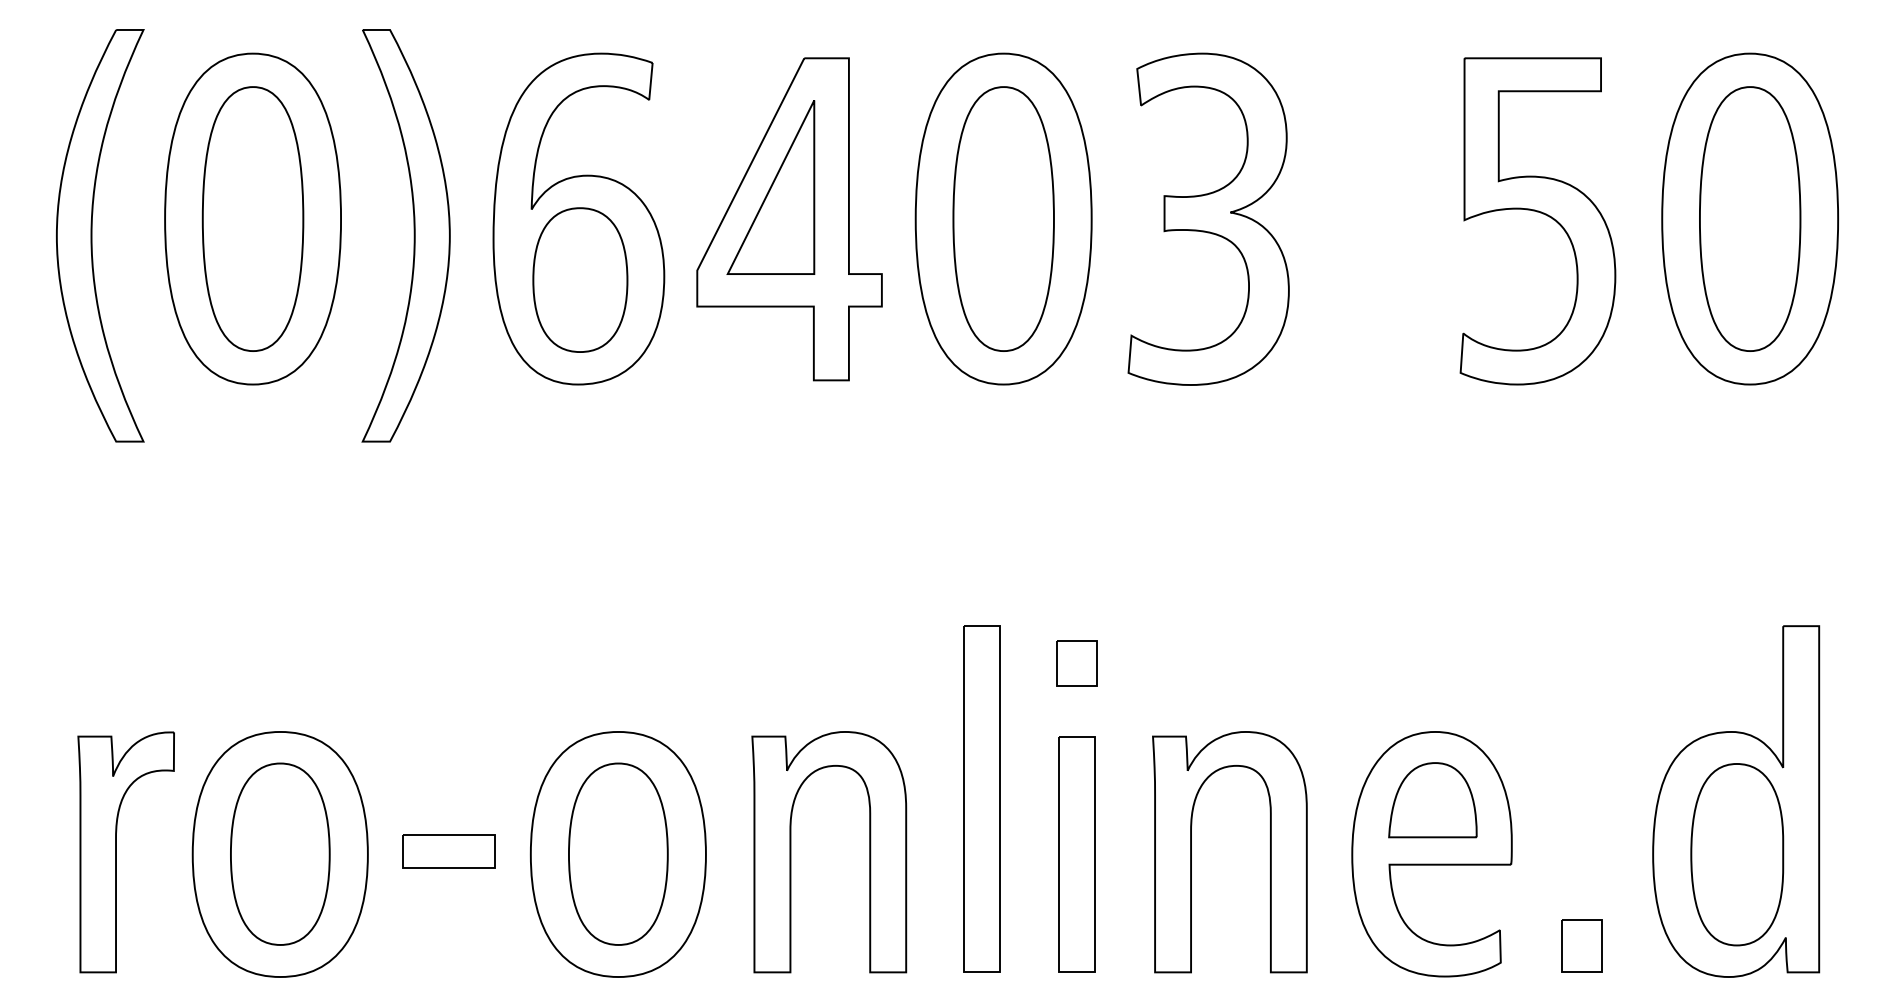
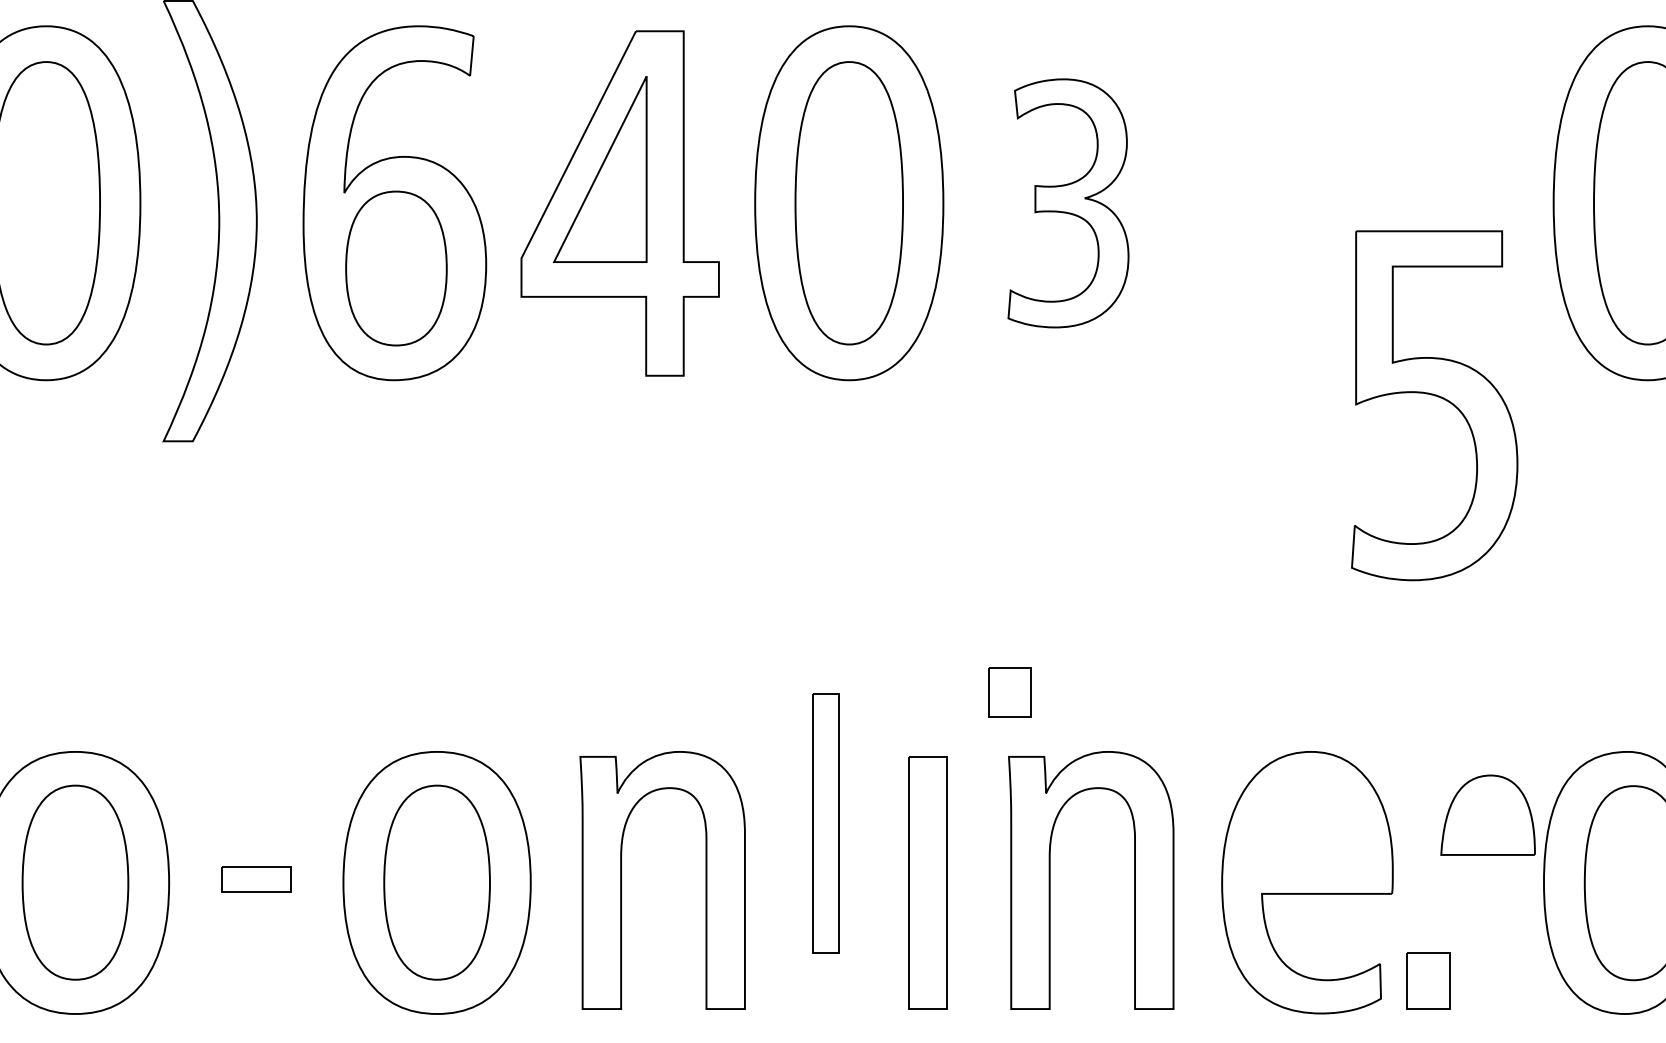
part: (1540, 213) -> (1437, 397), moved
part: (1208, 218) -> (1068, 202), size x0.7
part: (1076, 663) -> (1009, 692), moved
part: (981, 798) -> (825, 823), size x0.7
part: (1432, 800) -> (1487, 815), moved
part: (448, 851) -> (255, 879), size x0.7
part: (1581, 945) -> (1427, 980), moved

